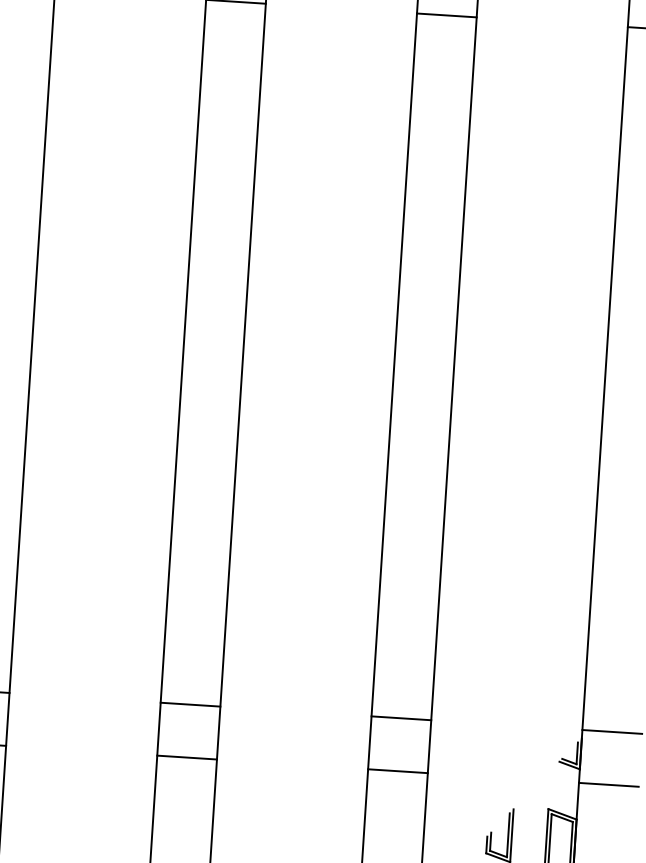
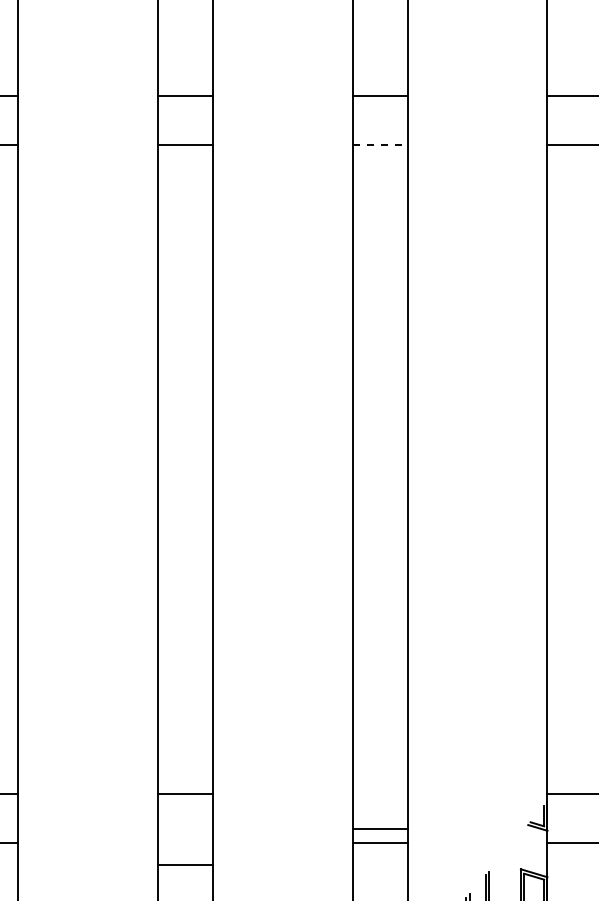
line: (447, 15) -> (380, 145), solid -> dashed
line: (400, 718) -> (379, 829), moved
line: (186, 757) -> (184, 865), moved

